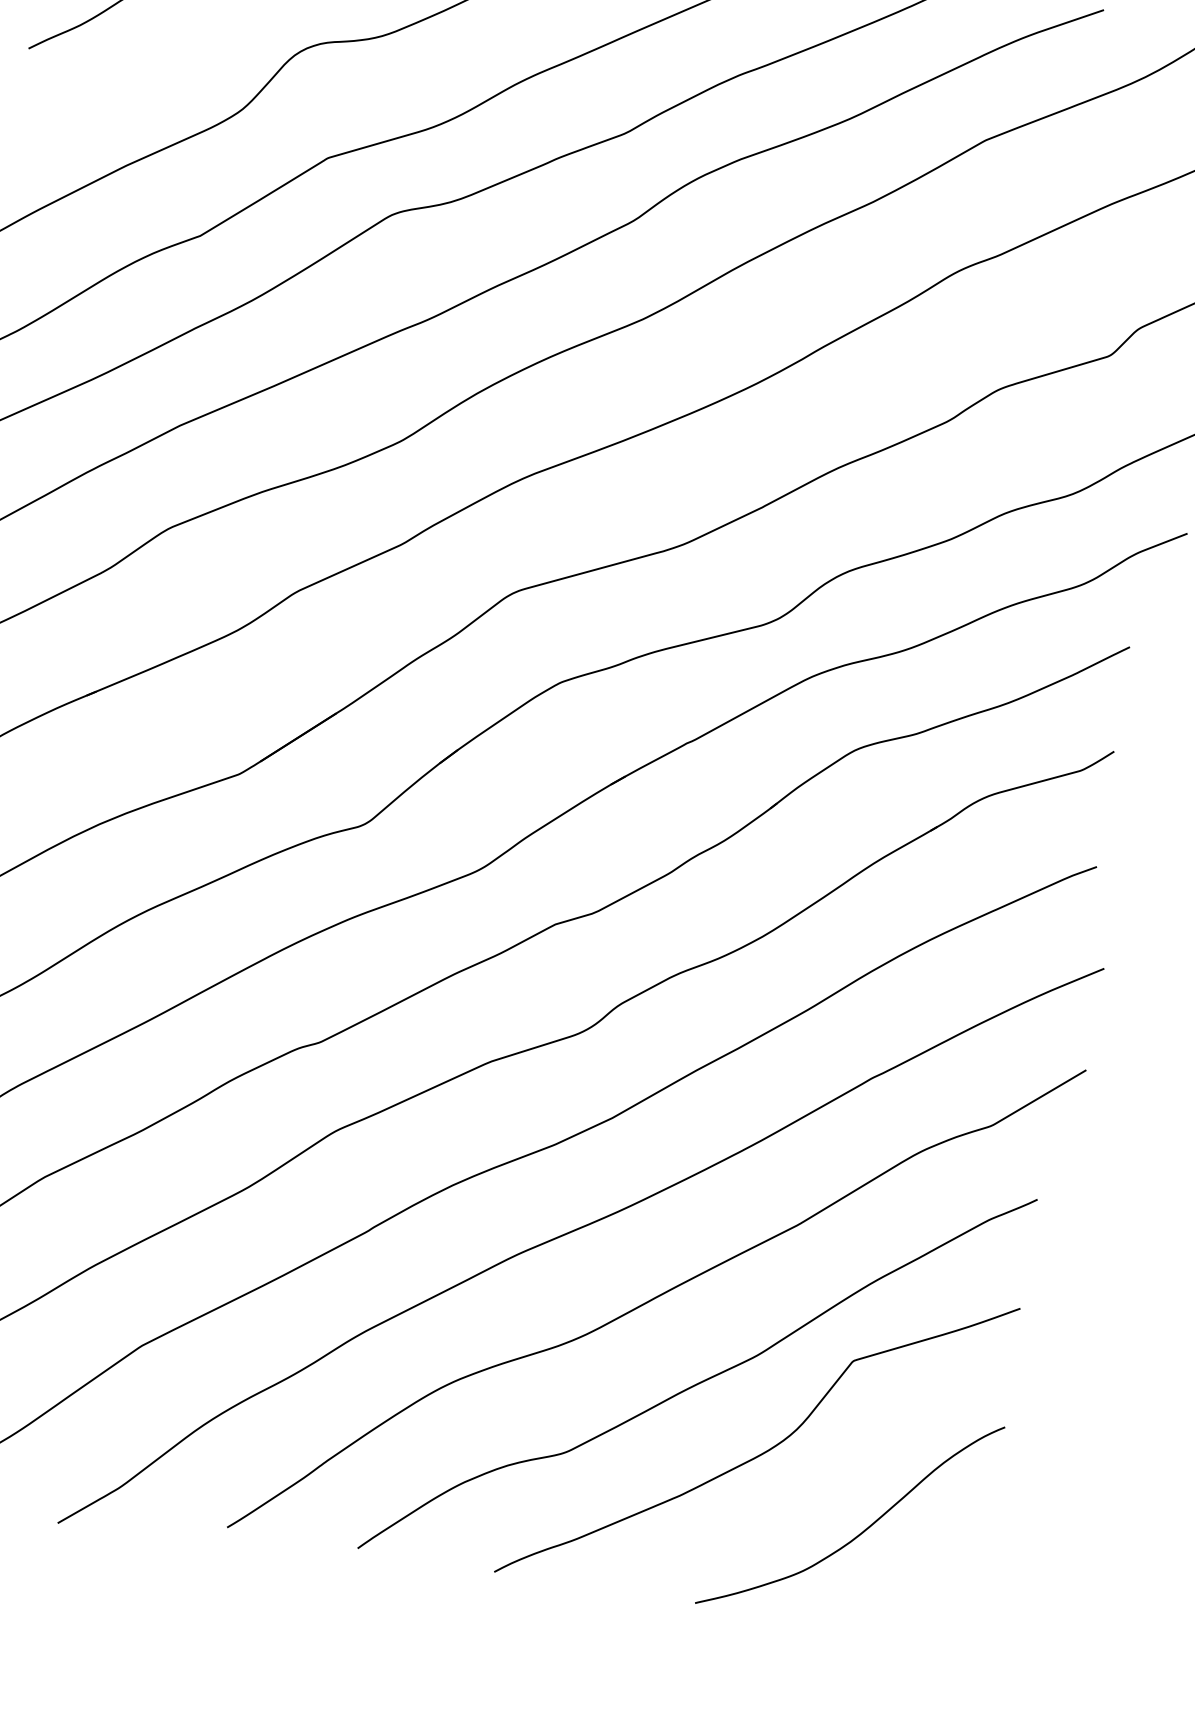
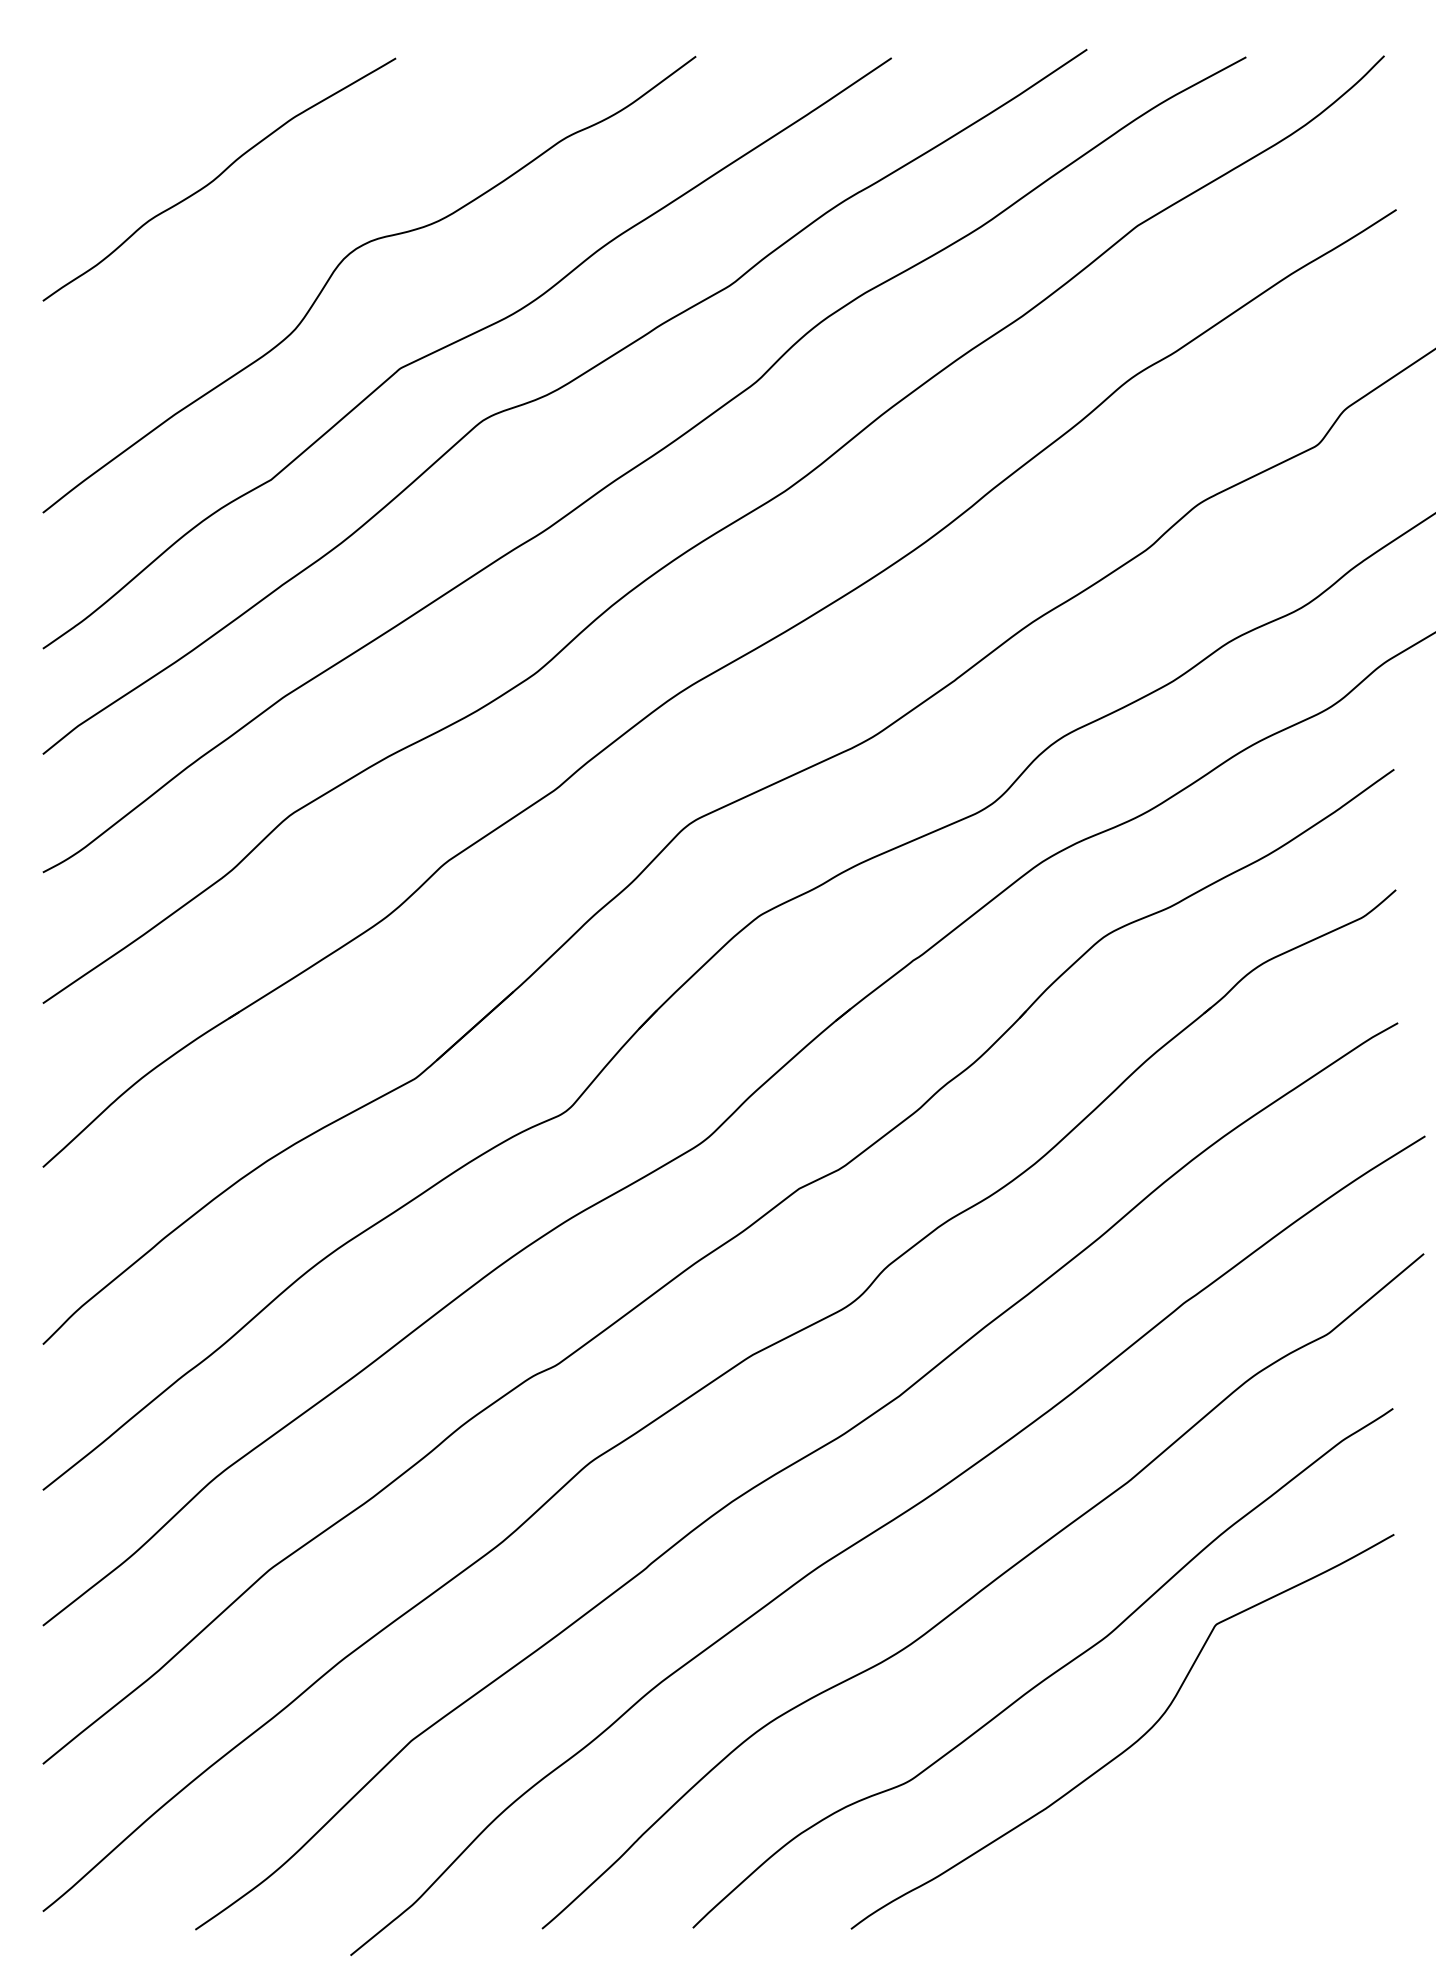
curve: (861, 1531) -> (1257, 1815), removed

